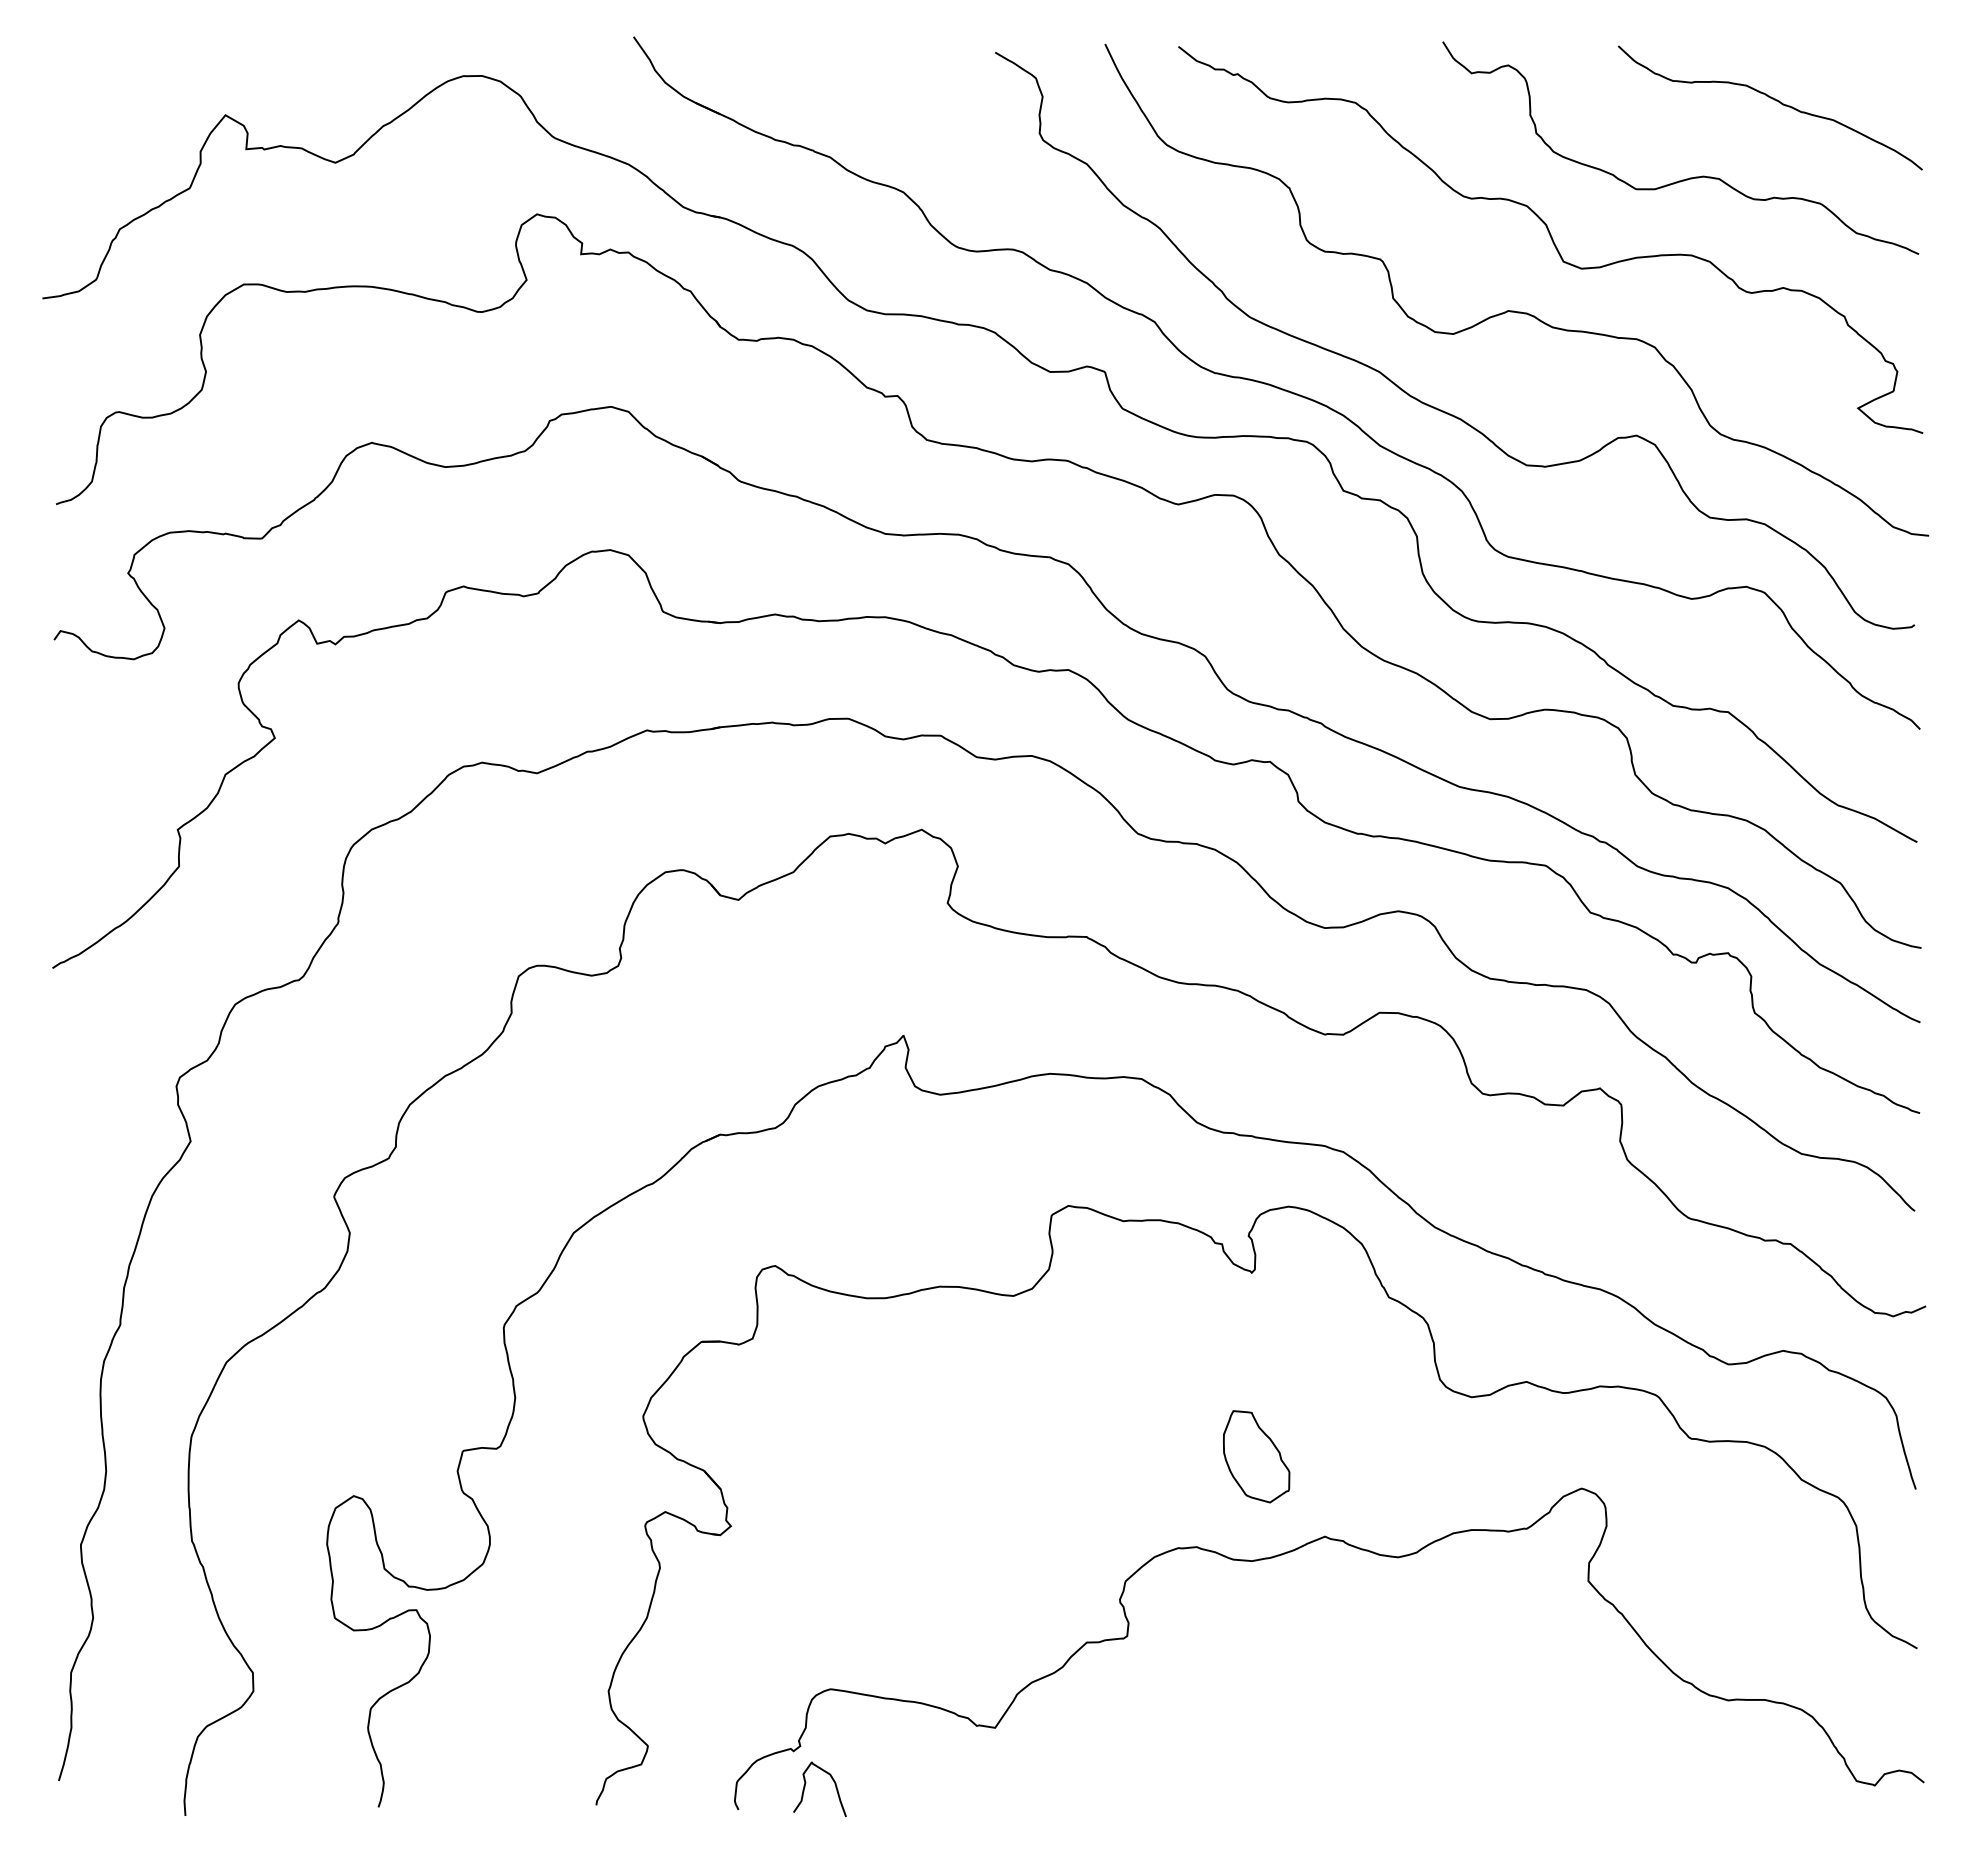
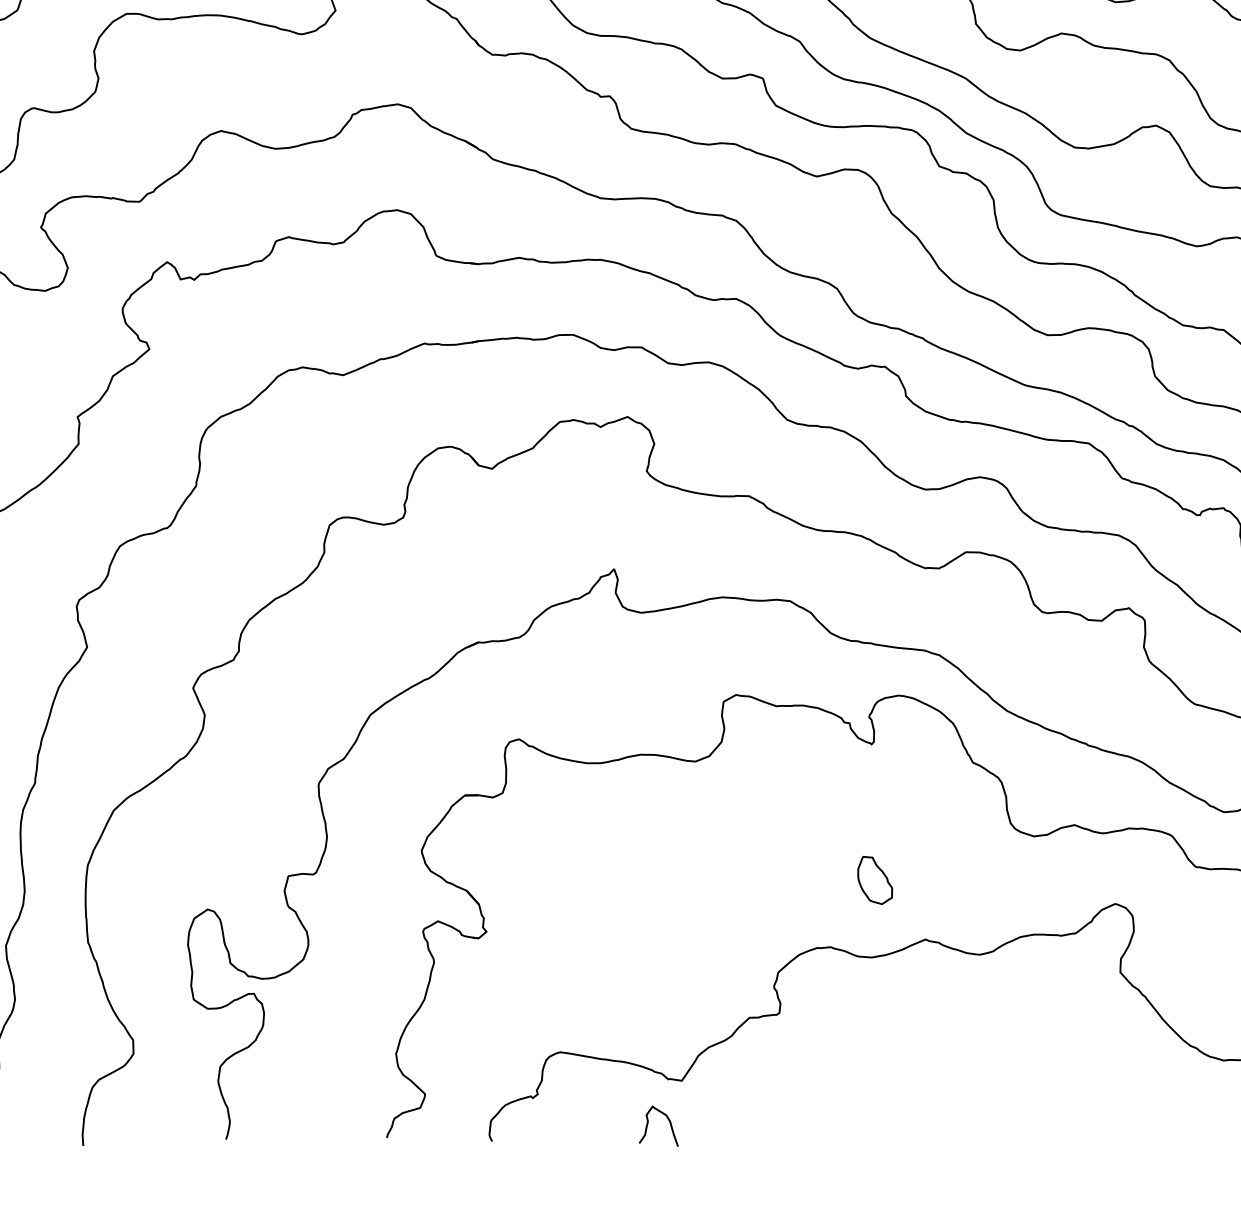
part: (1256, 1456) -> (875, 880), size x0.7
curve: (806, 1783) -> (648, 1121), moved

